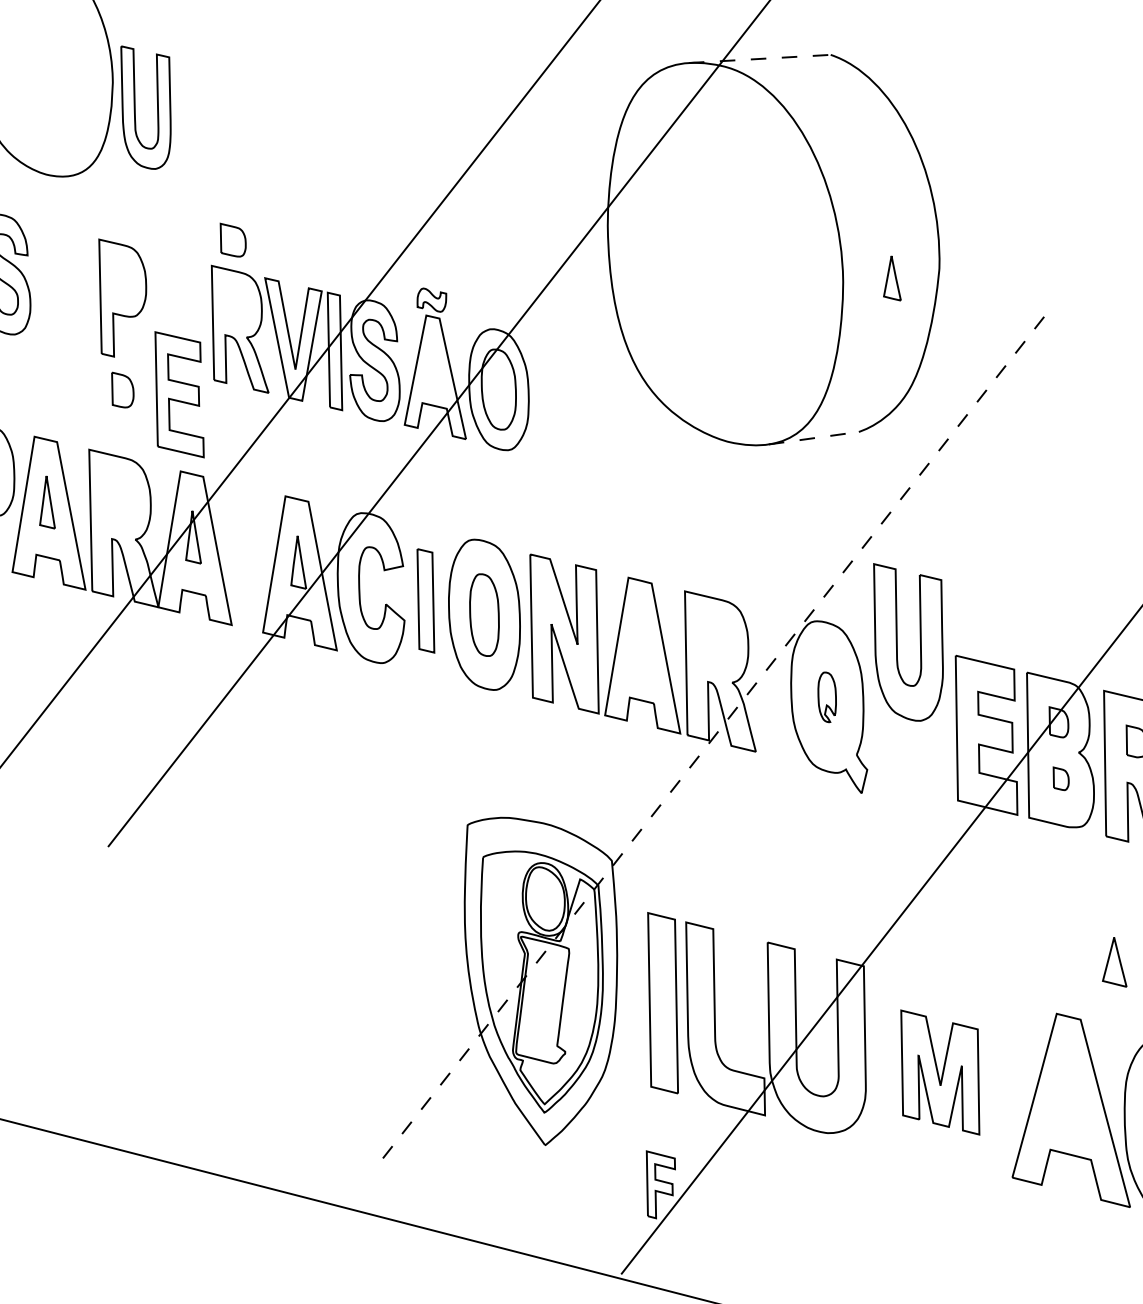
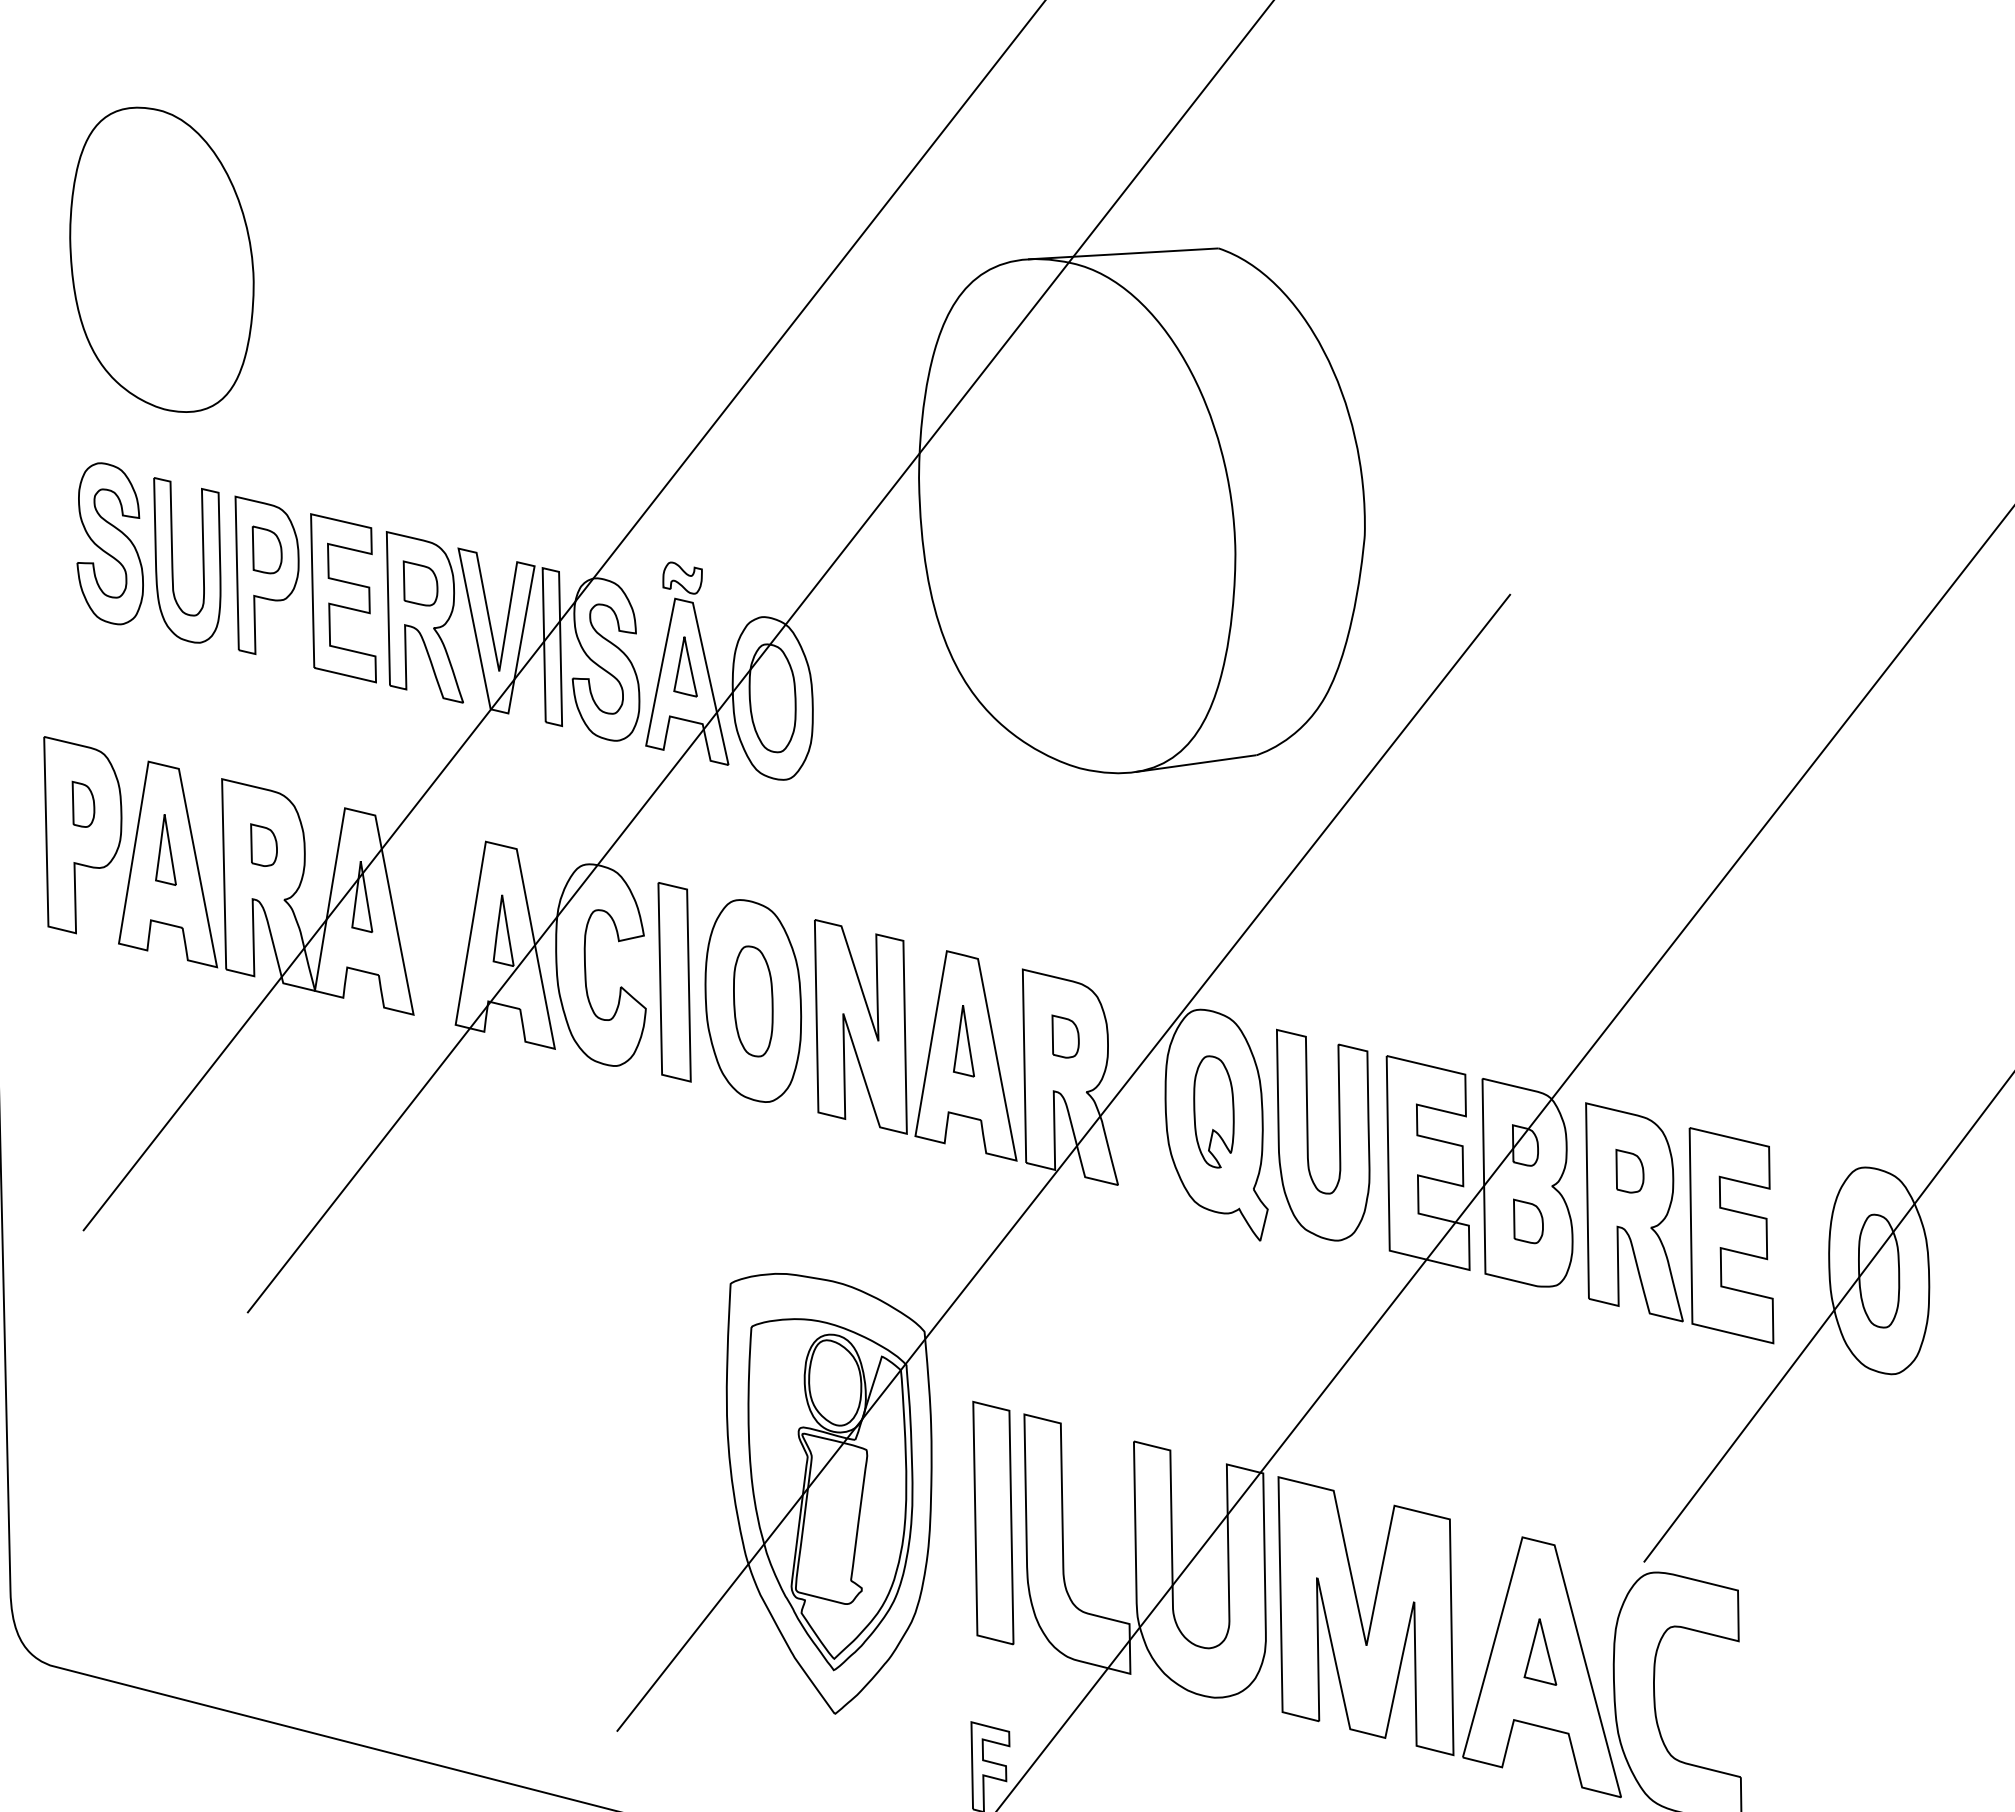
line: (759, 58) -> (1123, 253), dashed -> solid
part: (135, 107) -> (173, 560), moved
part: (233, 240) -> (420, 583), moved
part: (892, 278) -> (685, 666), moved
part: (122, 389) -> (266, 549), moved
part: (179, 394) -> (343, 598), moved
line: (814, 438) -> (1196, 763), dashed -> solid
part: (120, 498) -> (263, 844), added
part: (425, 601) -> (674, 982), size x1.43
part: (716, 641) -> (1065, 1036), added
part: (897, 641) -> (1308, 1134), moved
part: (640, 644) -> (963, 1041), added
part: (826, 697) -> (1213, 1111), size x1.67
line: (716, 734) -> (1064, 1162), dashed -> solid
part: (1061, 778) -> (1528, 1221), size x1.43
part: (1114, 961) -> (1540, 1651), moved
part: (939, 1072) -> (1365, 1616), size x1.67

